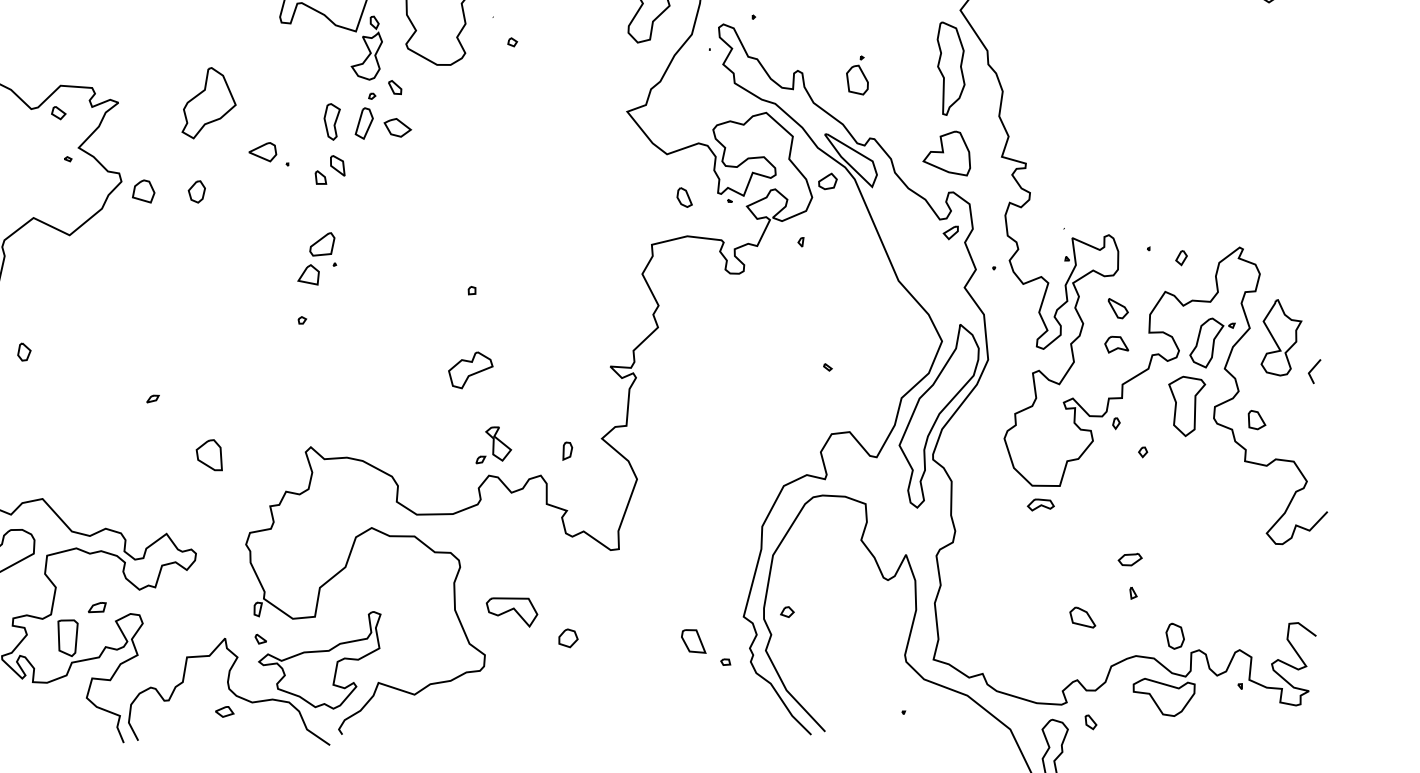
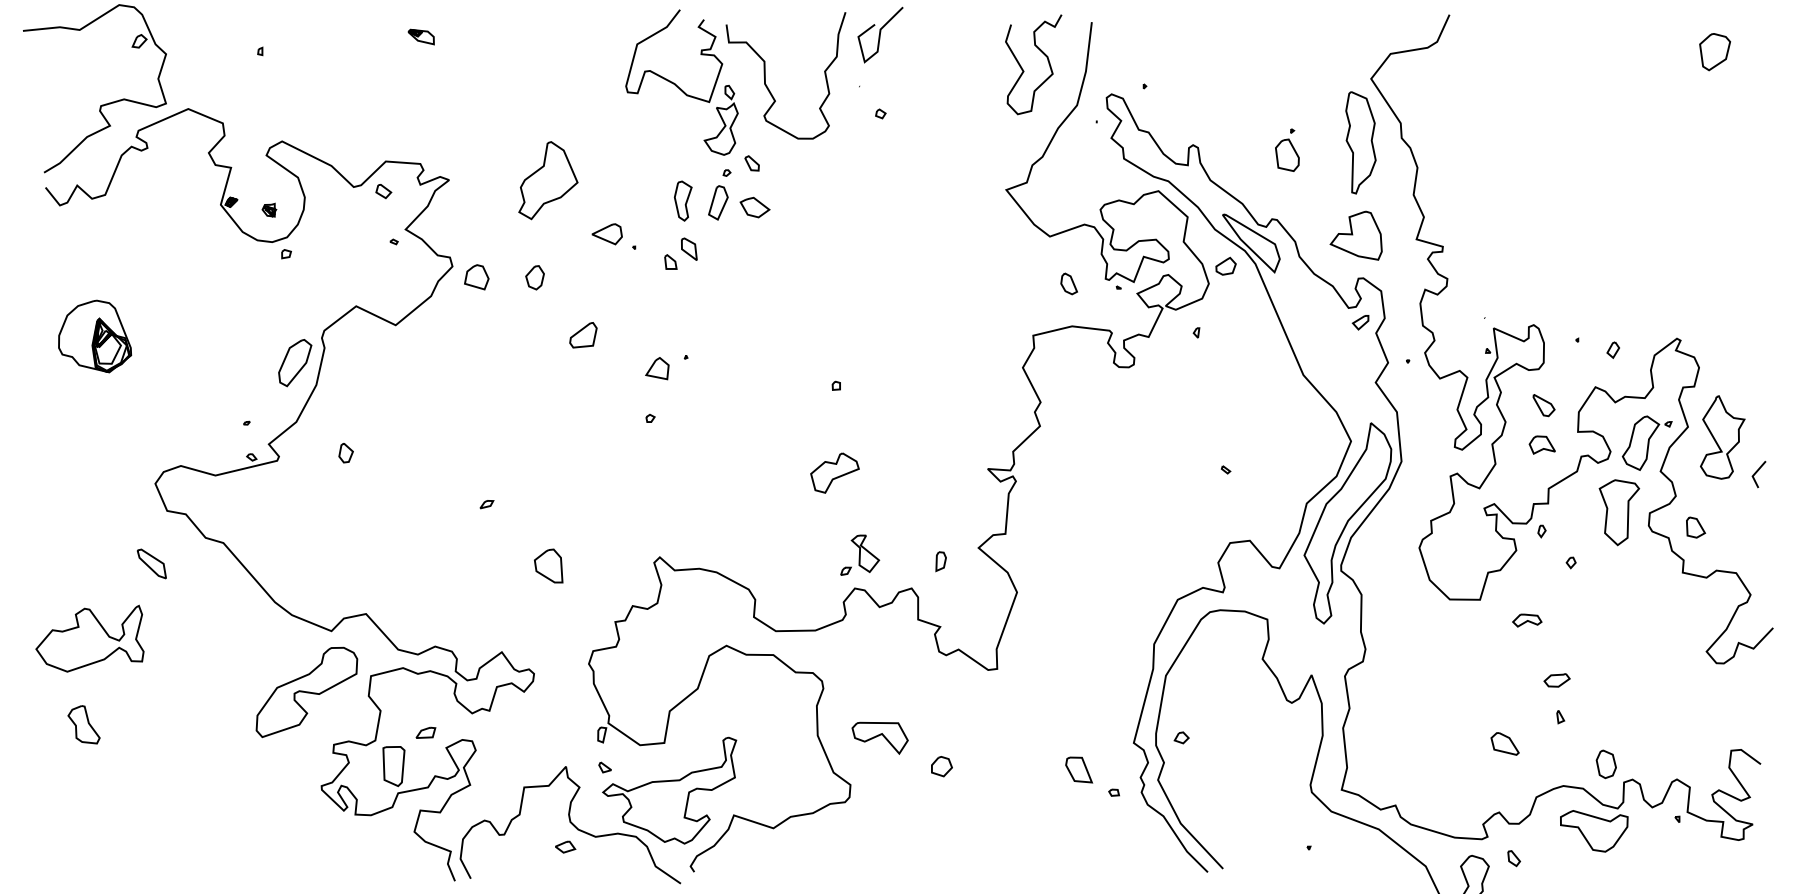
part: (857, 74) -> (1287, 149), moved
part: (322, 244) -> (583, 335), moved
part: (1041, 504) -> (1527, 620), moved

